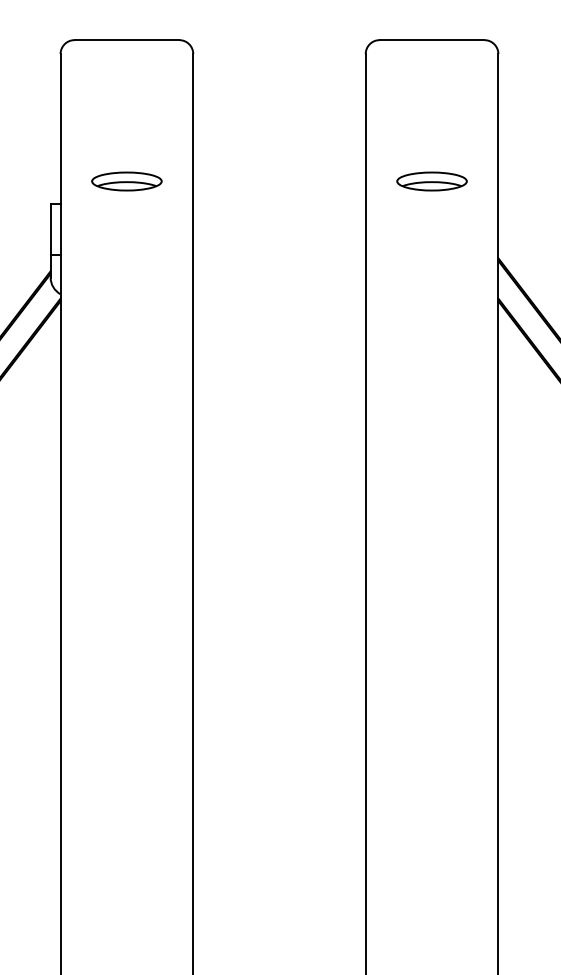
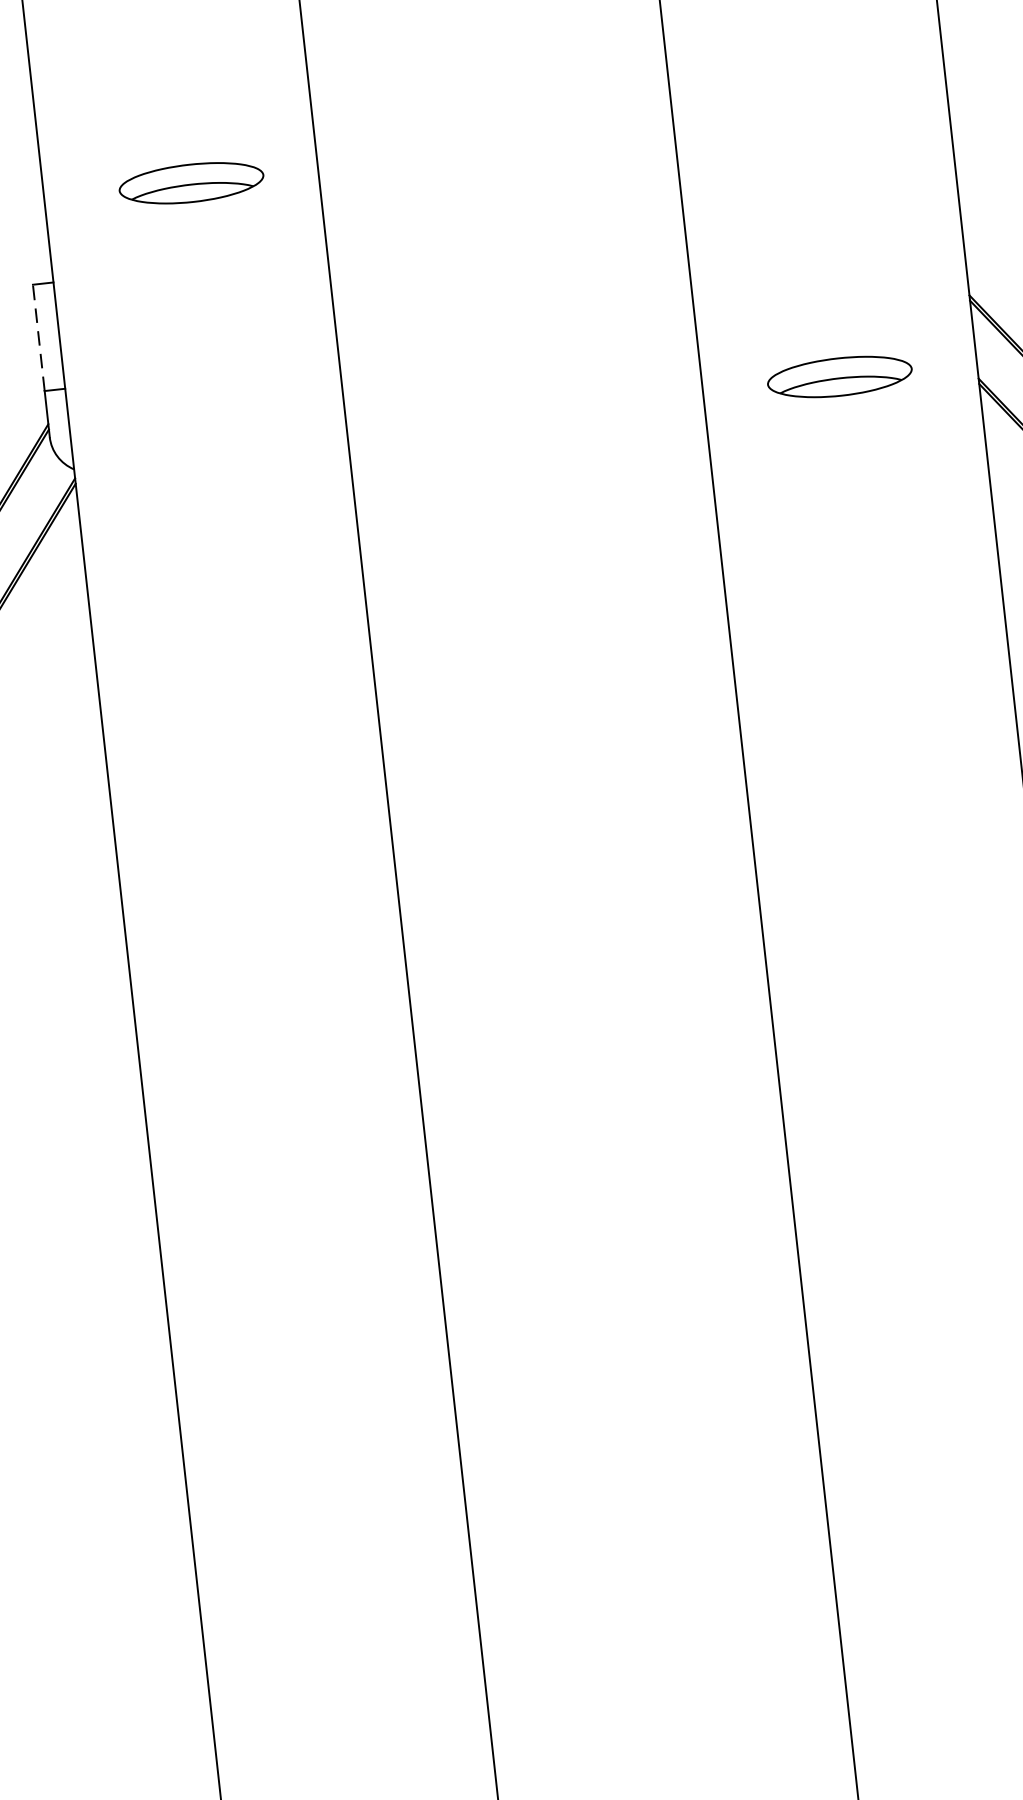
part: (126, 181) -> (190, 183), moved
part: (431, 181) -> (838, 377), moved
line: (50, 229) -> (38, 338), solid -> dashed

